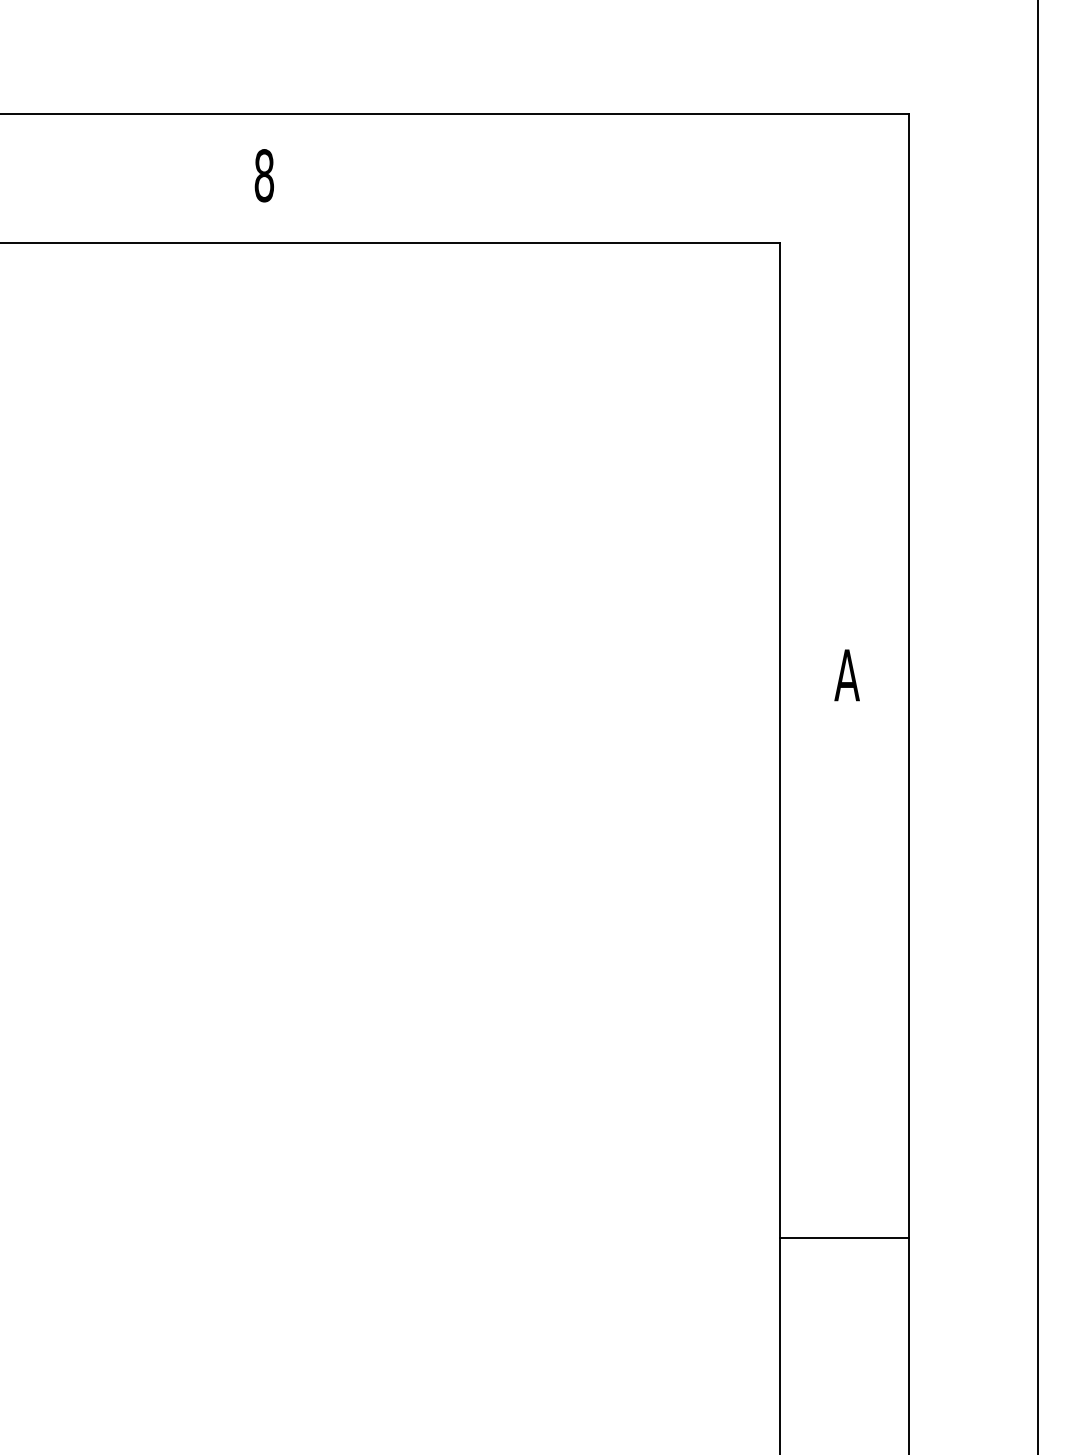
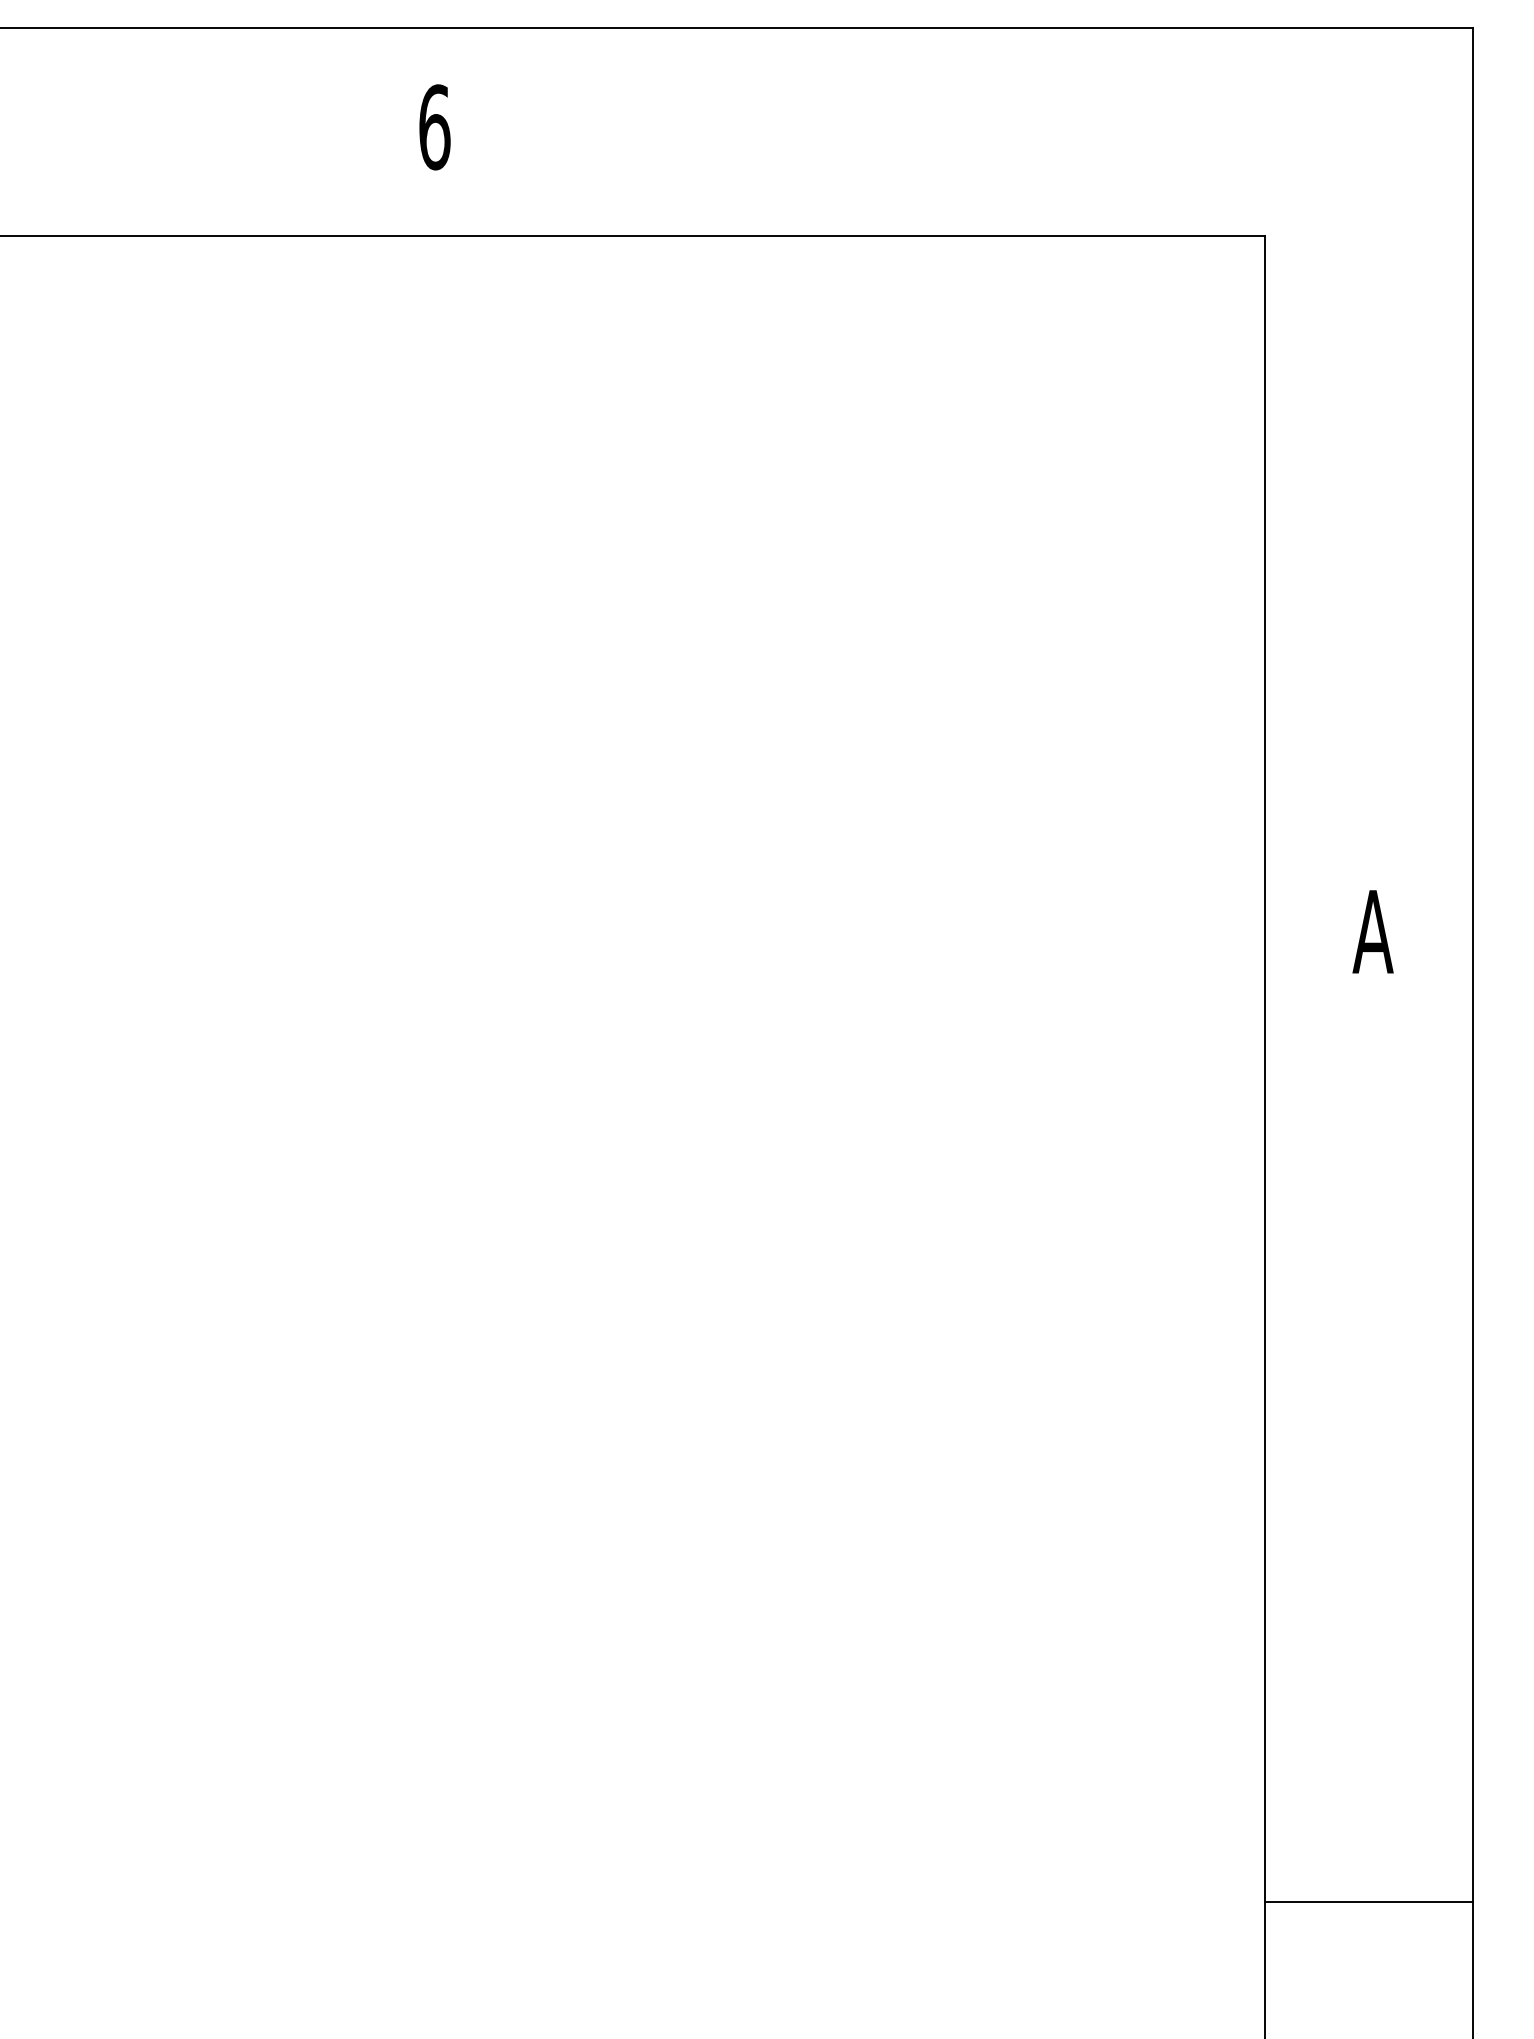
text: (264, 175) -> (434, 126), 8 -> 6
line: (844, 1237) -> (1368, 1901), moved

